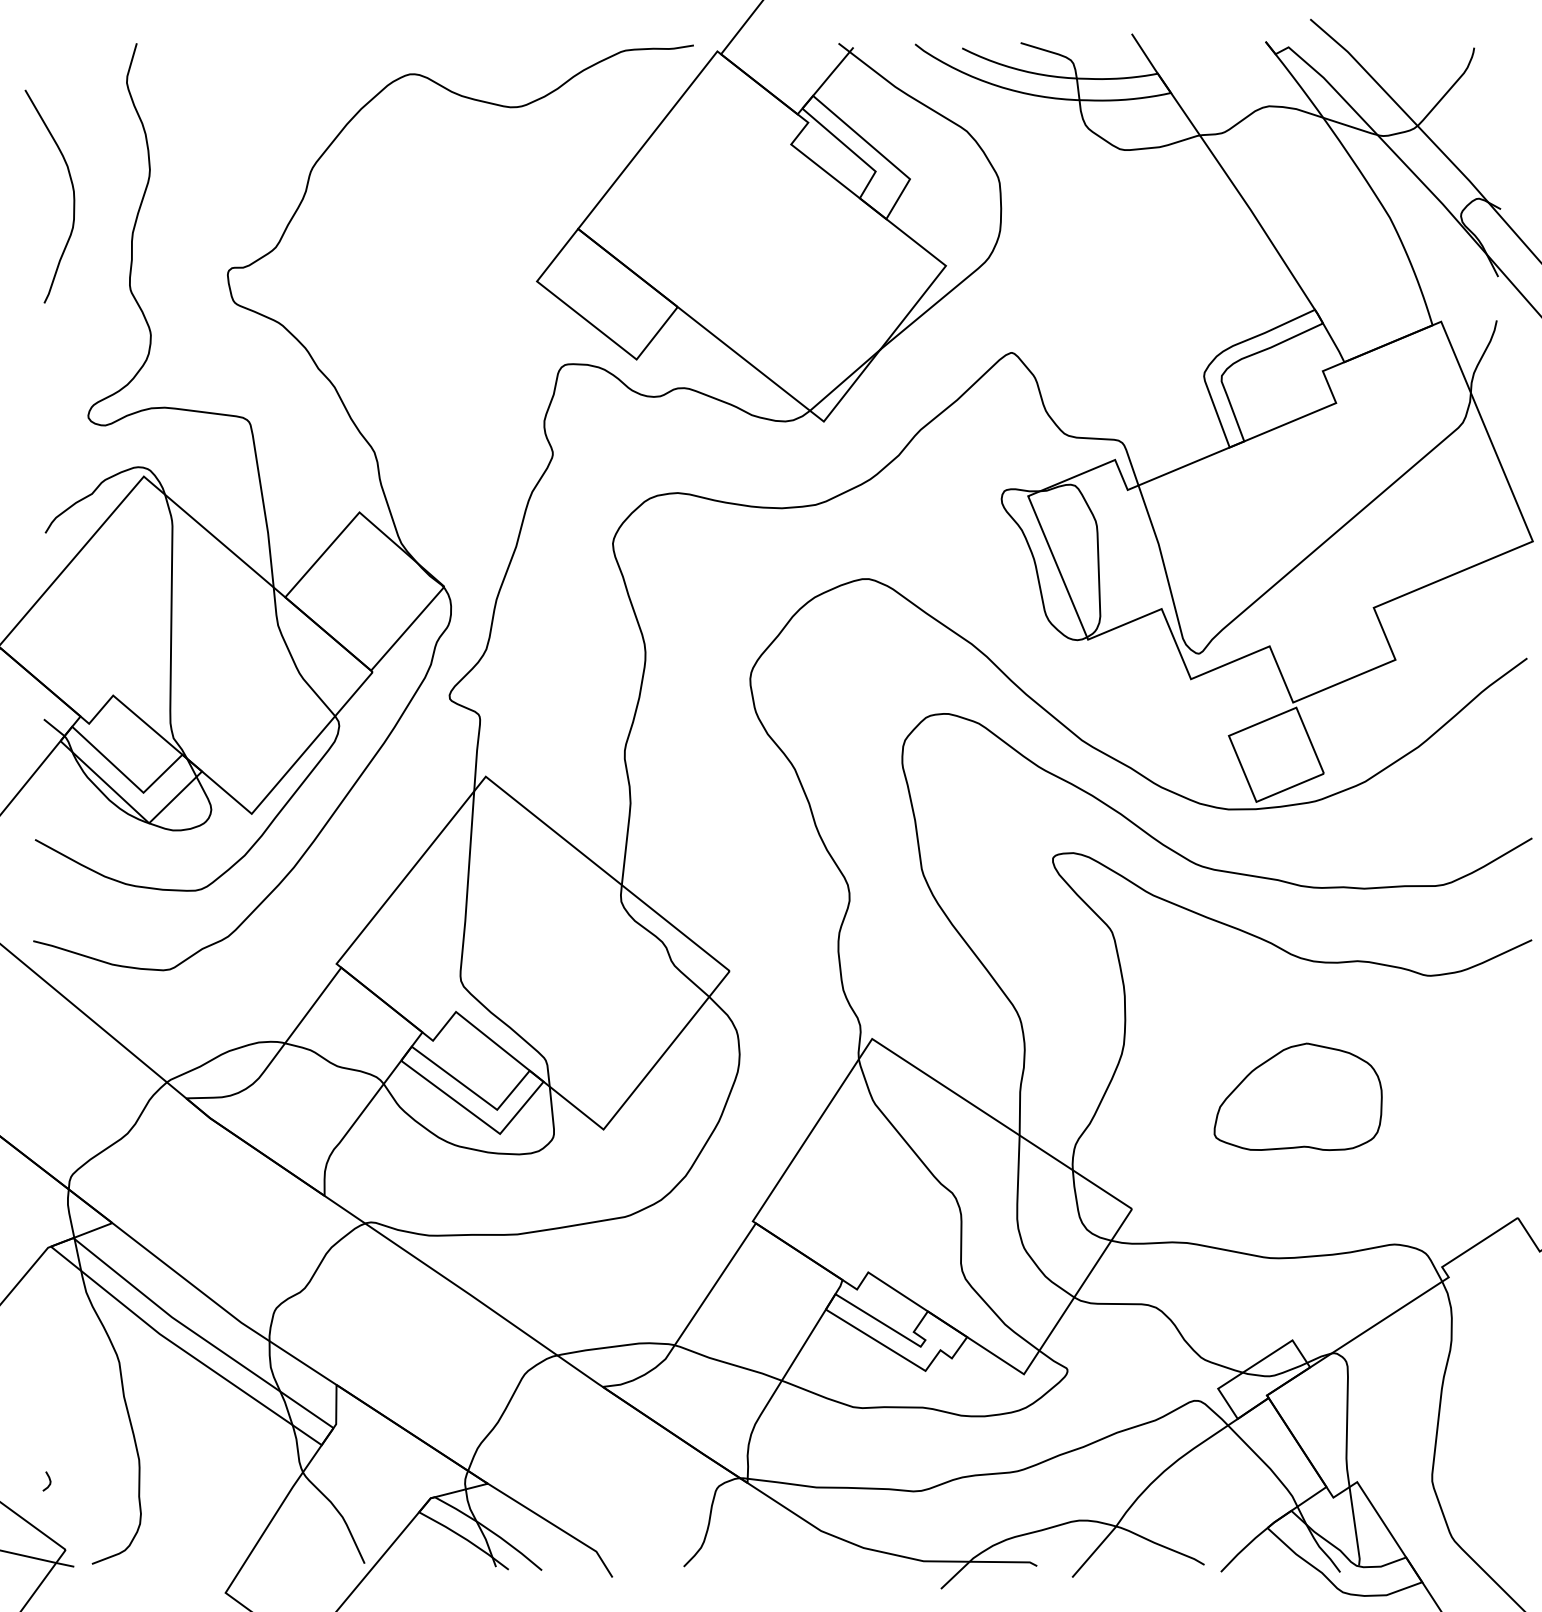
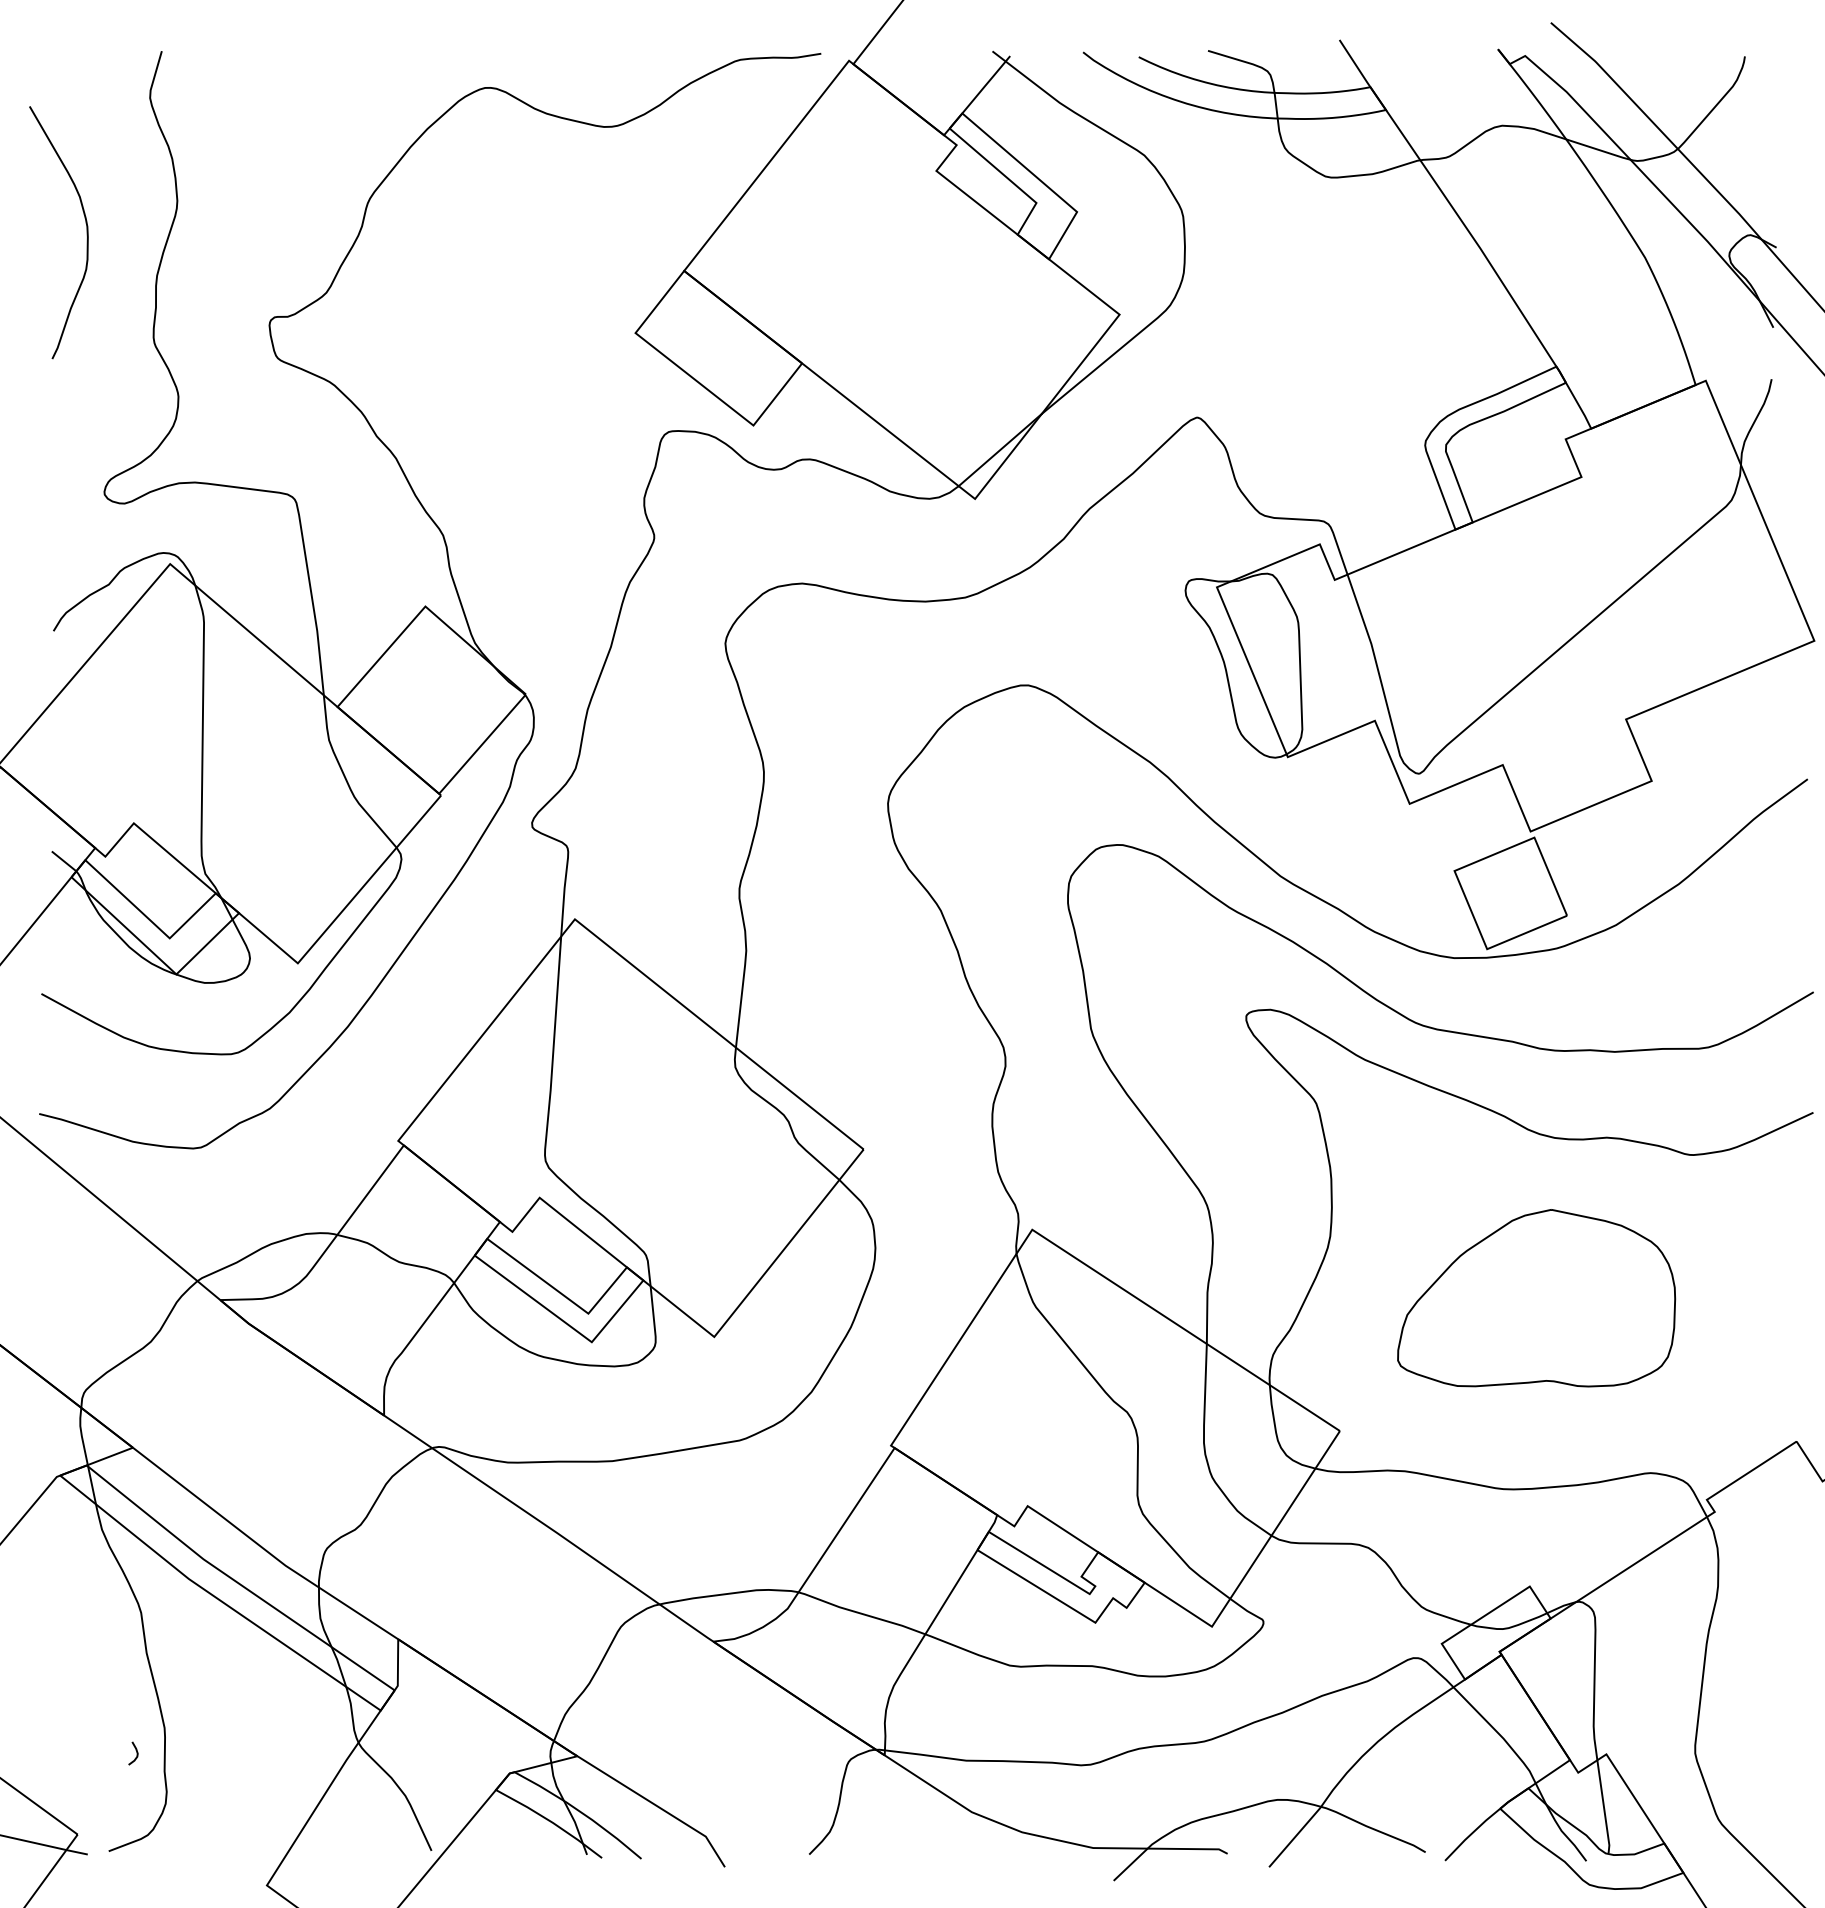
part: (1298, 1097) -> (1536, 1298), size x1.4
curve: (49, 1481) -> (136, 1753), moved

